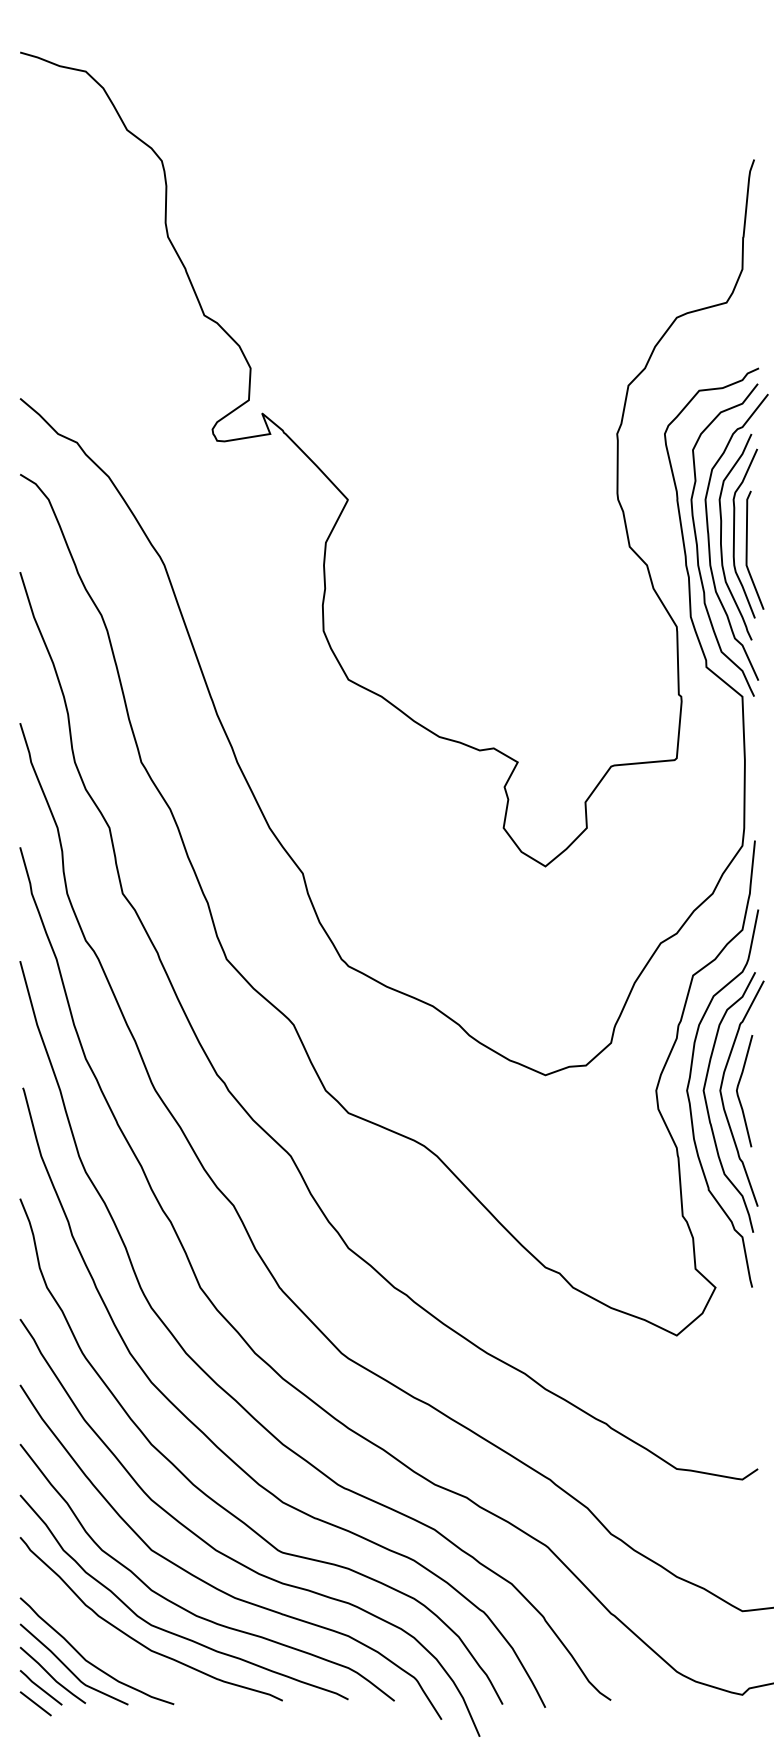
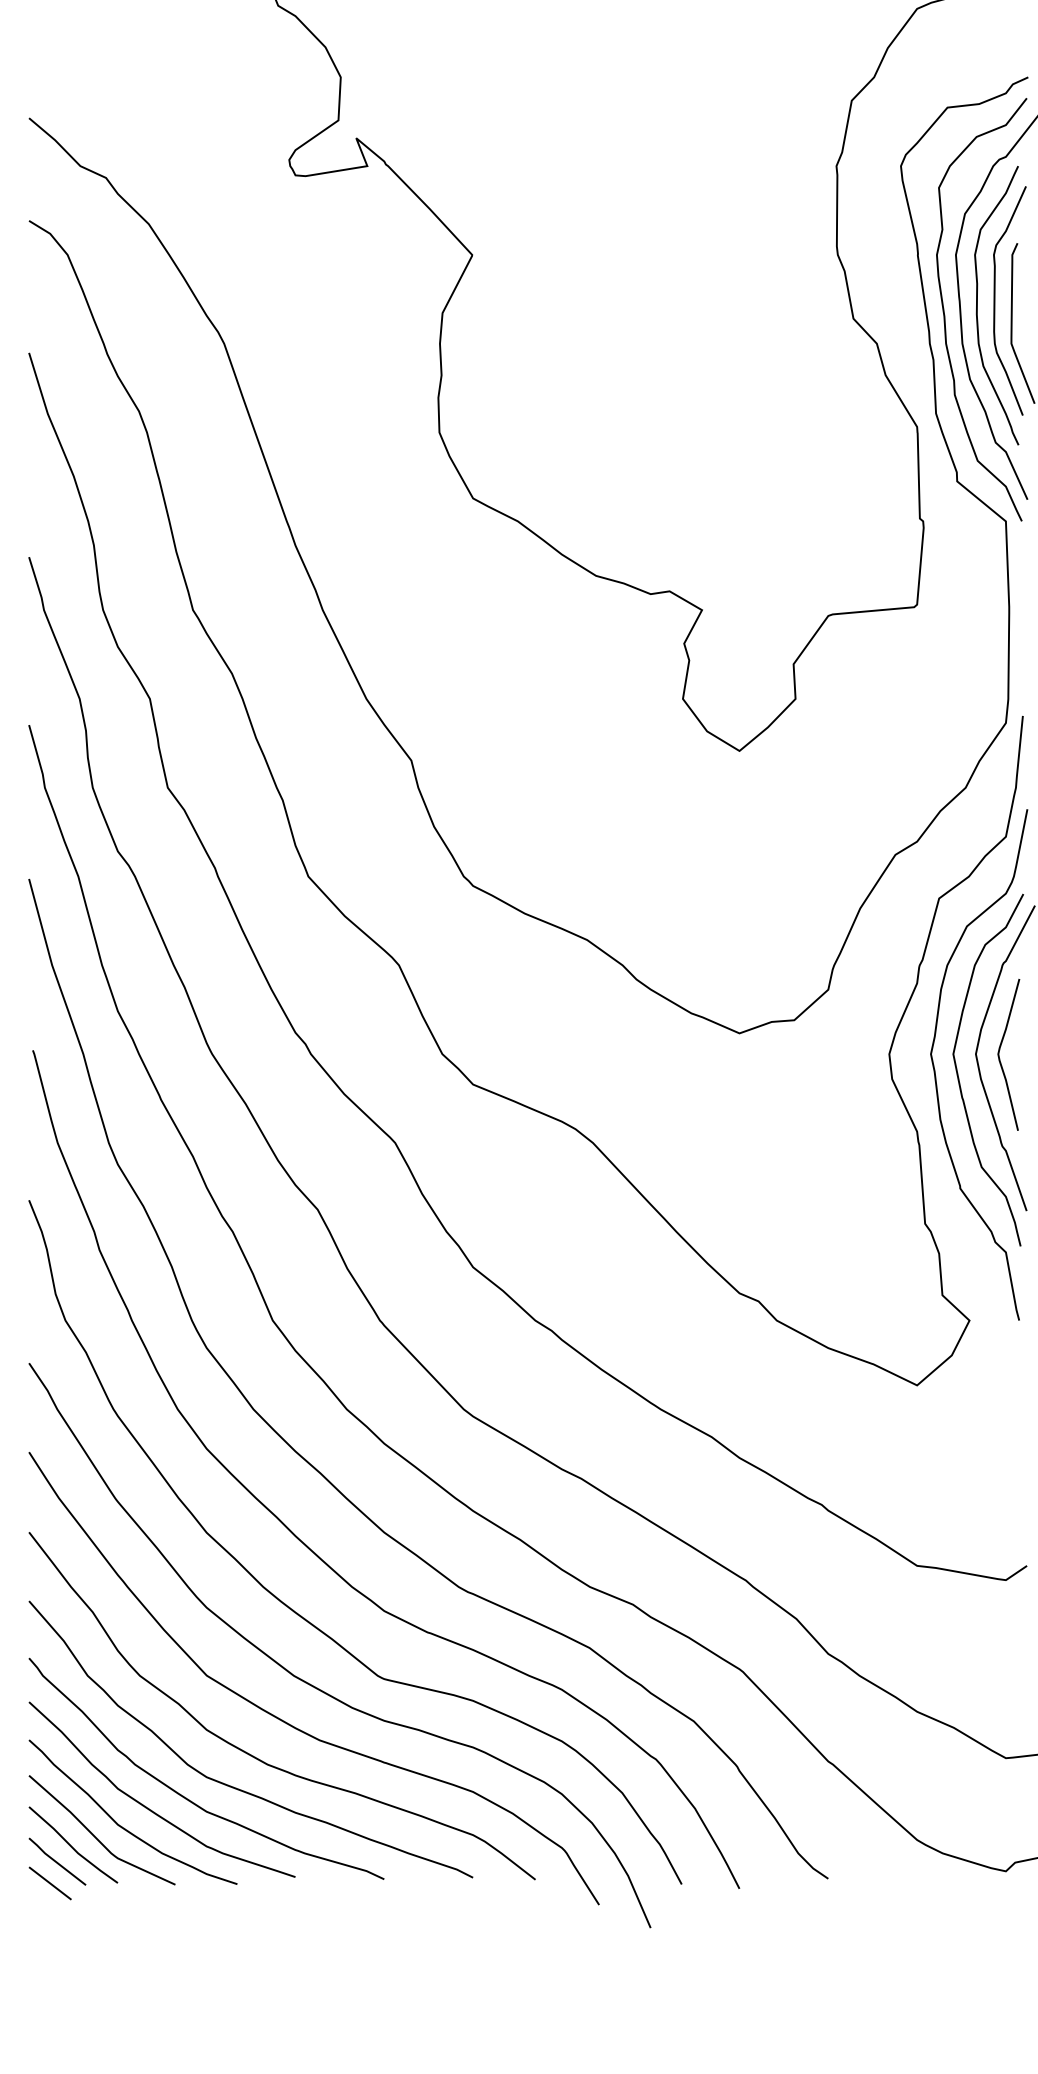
curve: (108, 1647) -> (148, 1807), added

